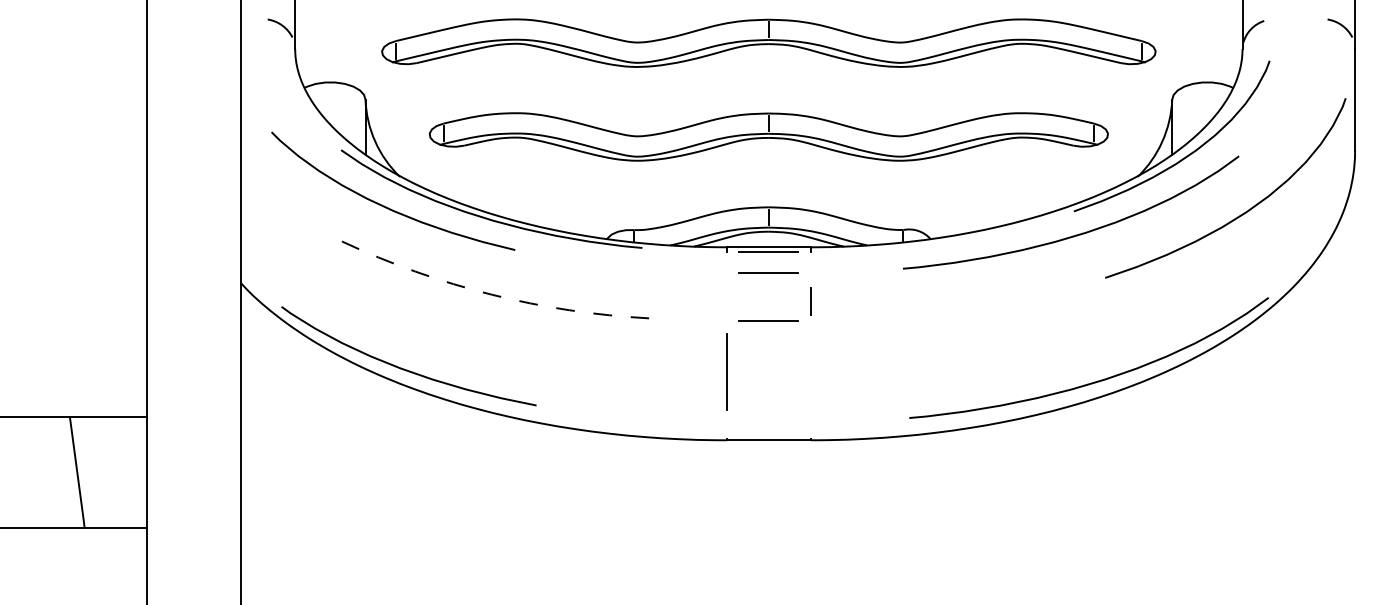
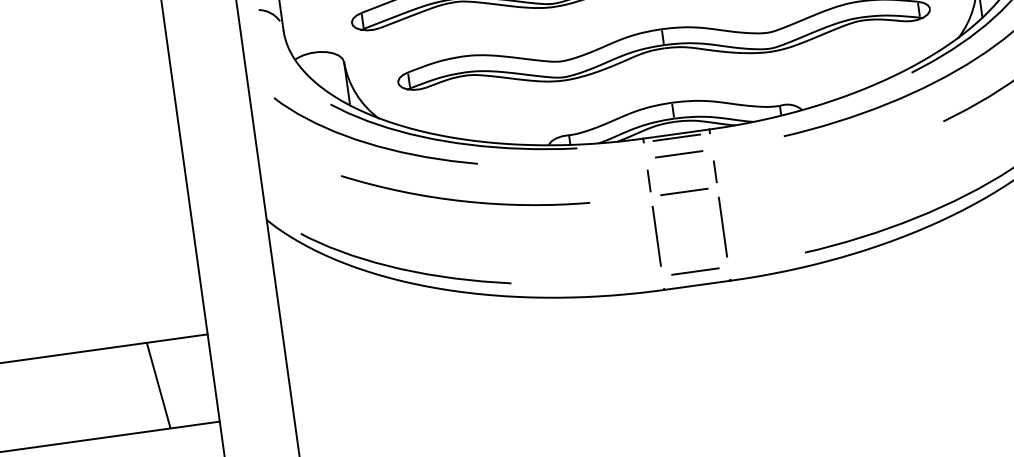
arc: (491, 294) -> (464, 201), dashed -> solid
line: (726, 301) -> (649, 181), added
line: (811, 371) -> (723, 226), added
line: (768, 422) -> (695, 271), added

